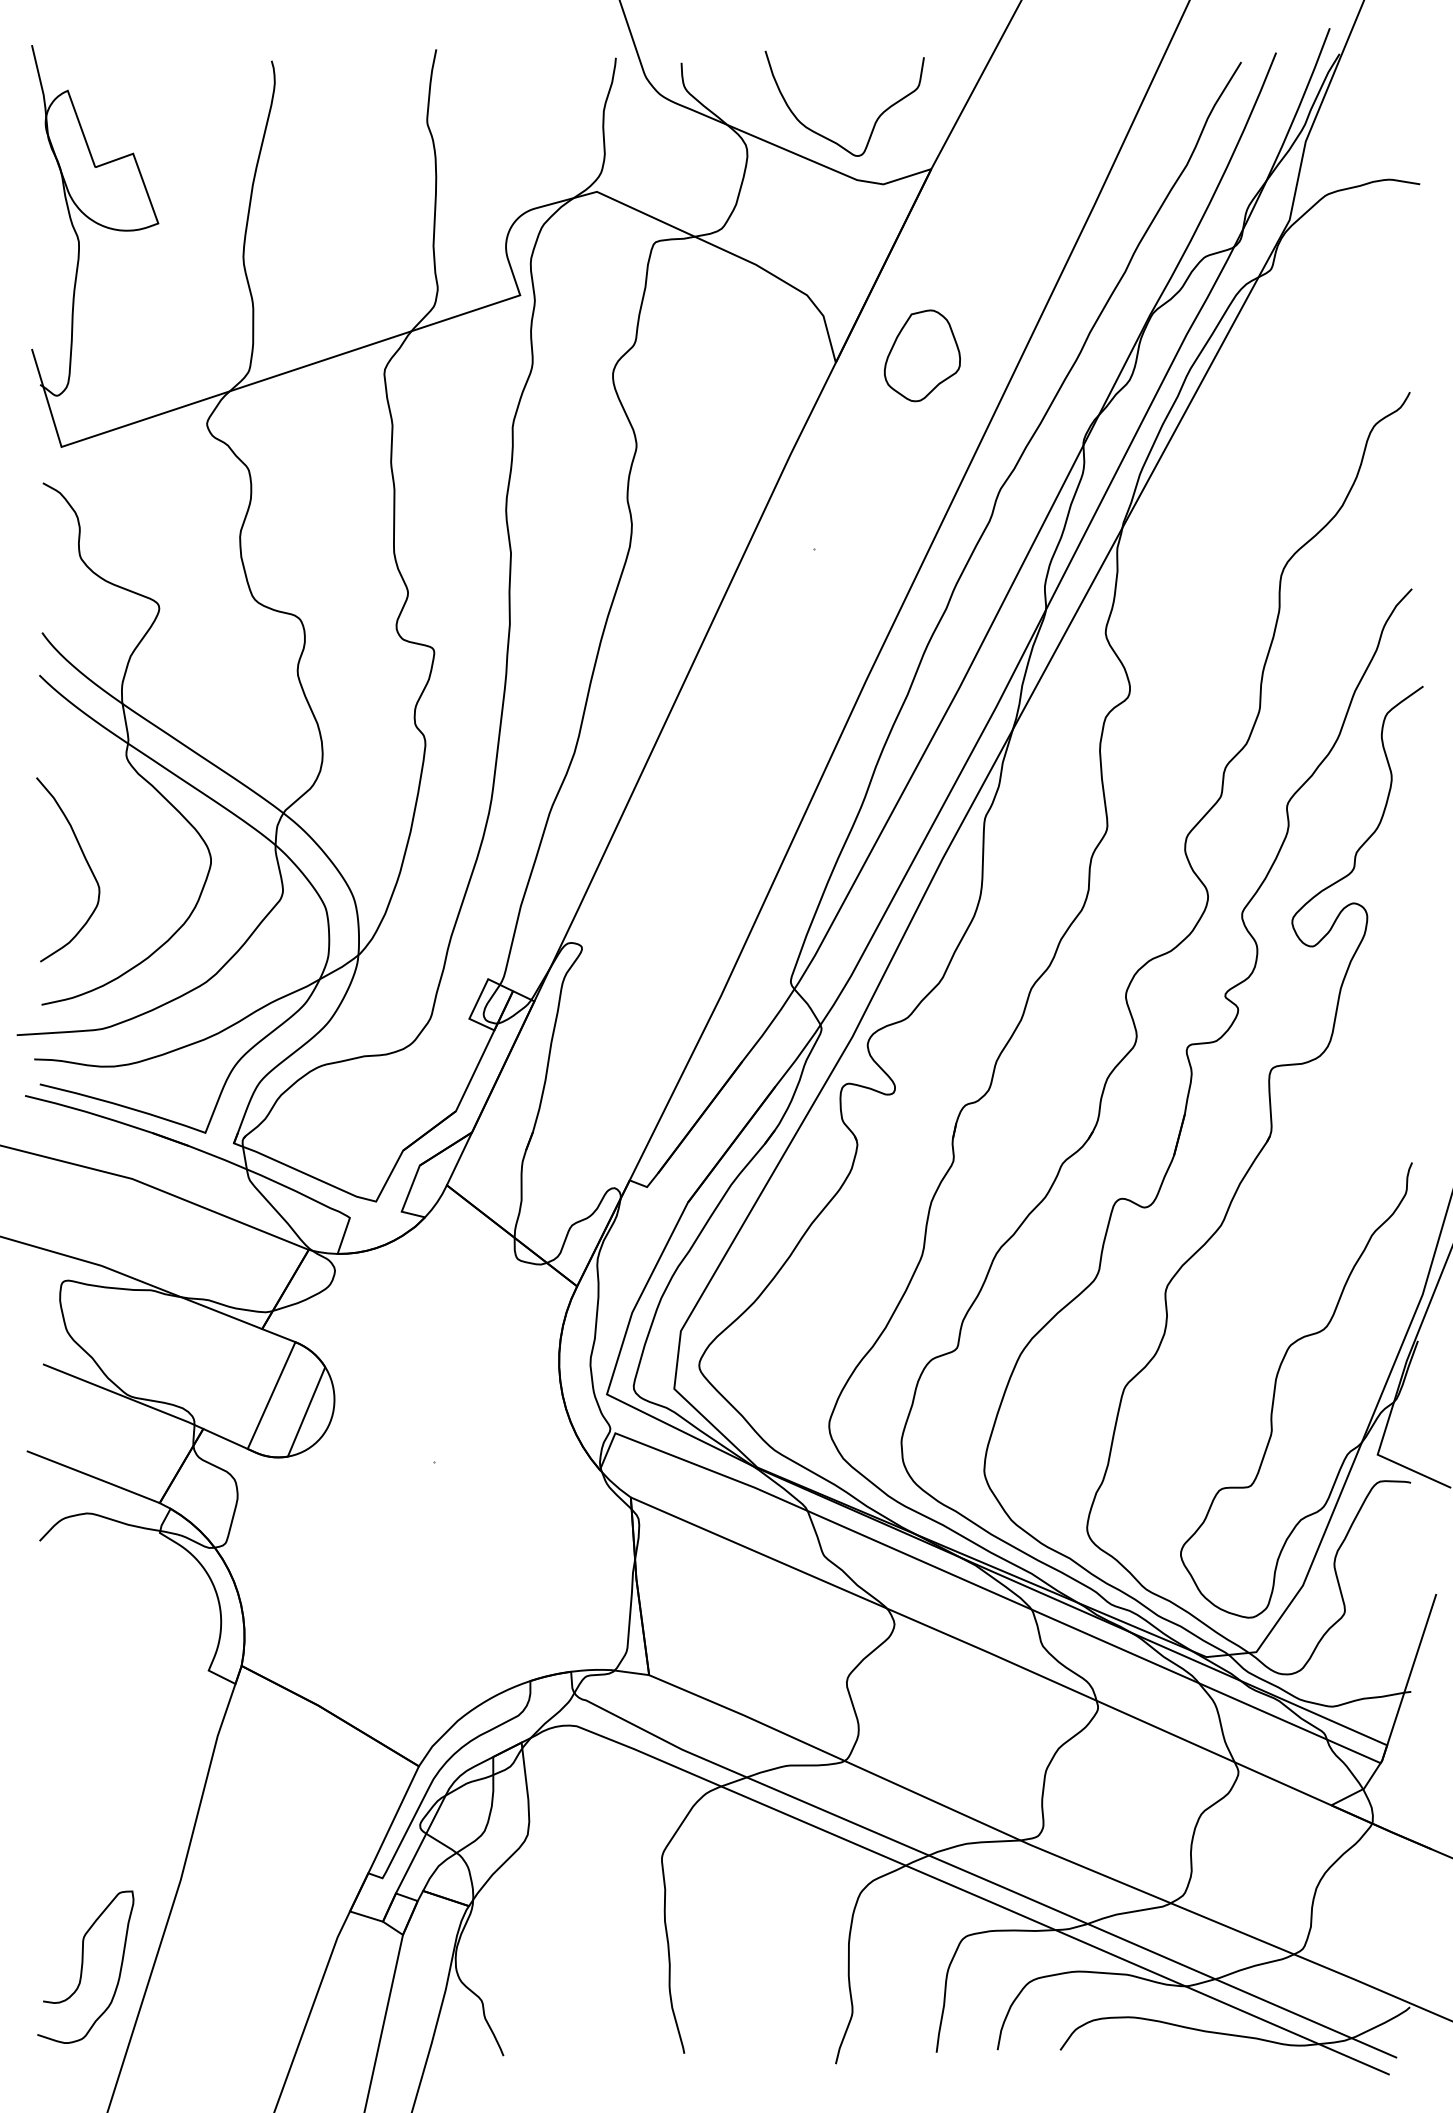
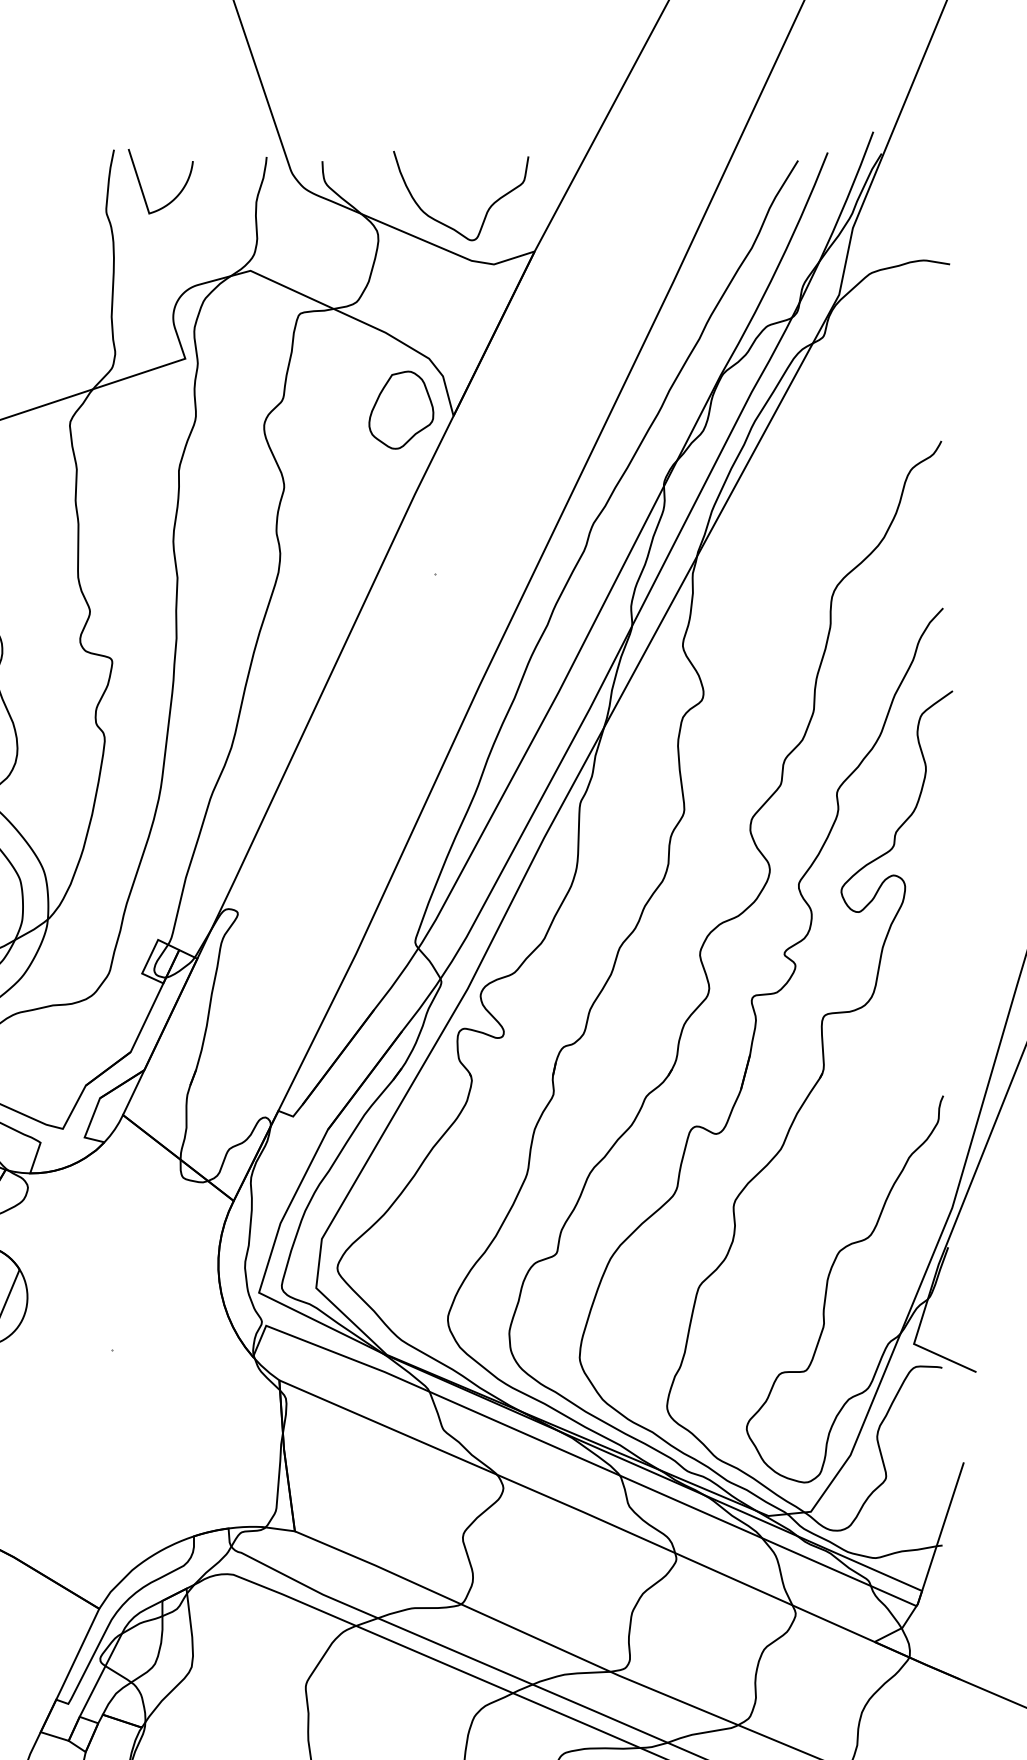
curve: (469, 94) -> (142, 188), added
part: (922, 355) -> (401, 409), moved

